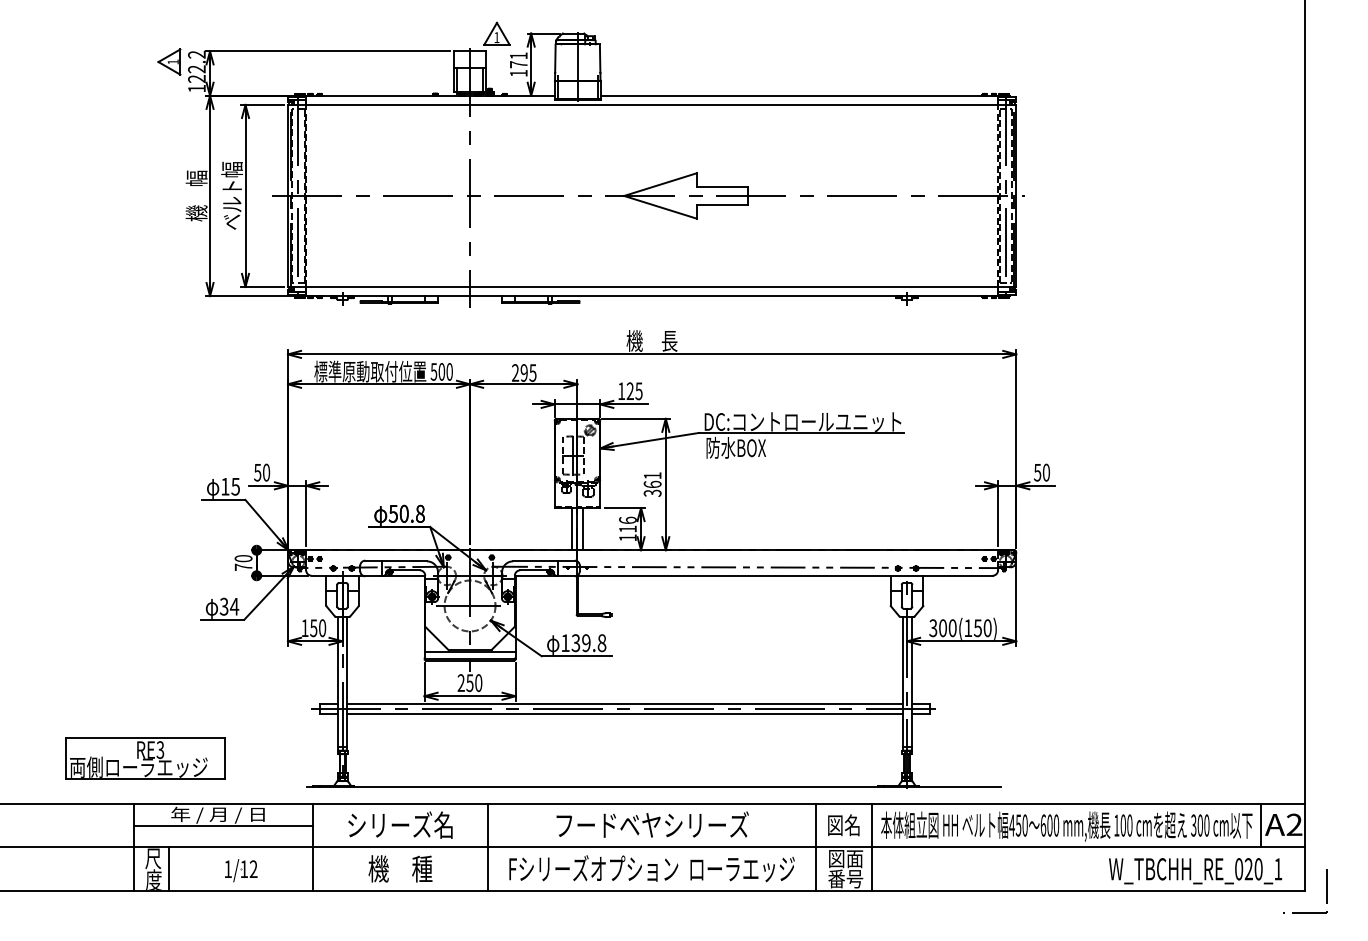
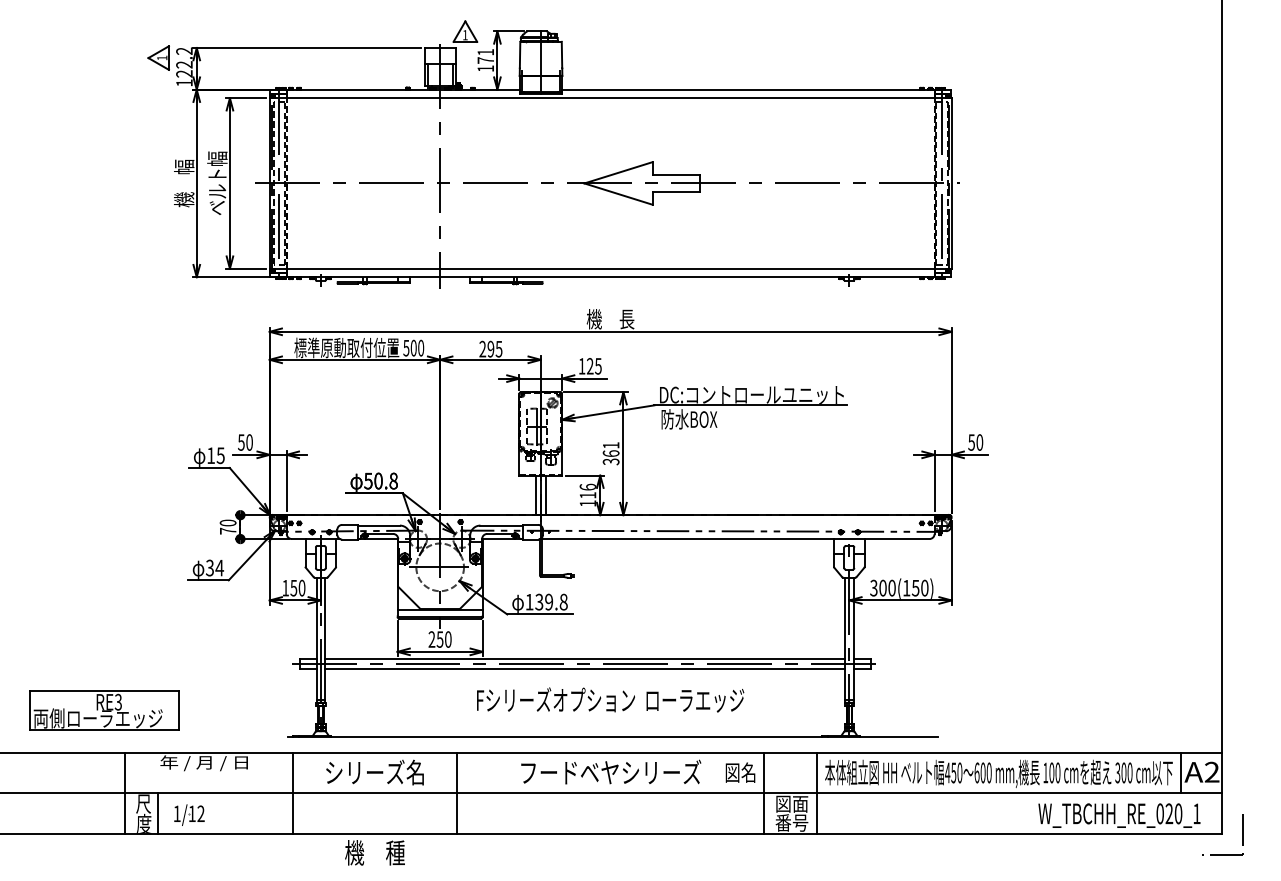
part: (145, 758) -> (104, 710), moved
line: (223, 825) -> (209, 772), removed
text: (843, 825) -> (740, 772), moved
text: (400, 868) -> (375, 852), moved
text: (651, 868) -> (610, 699), moved
part: (241, 870) -> (189, 815), moved

